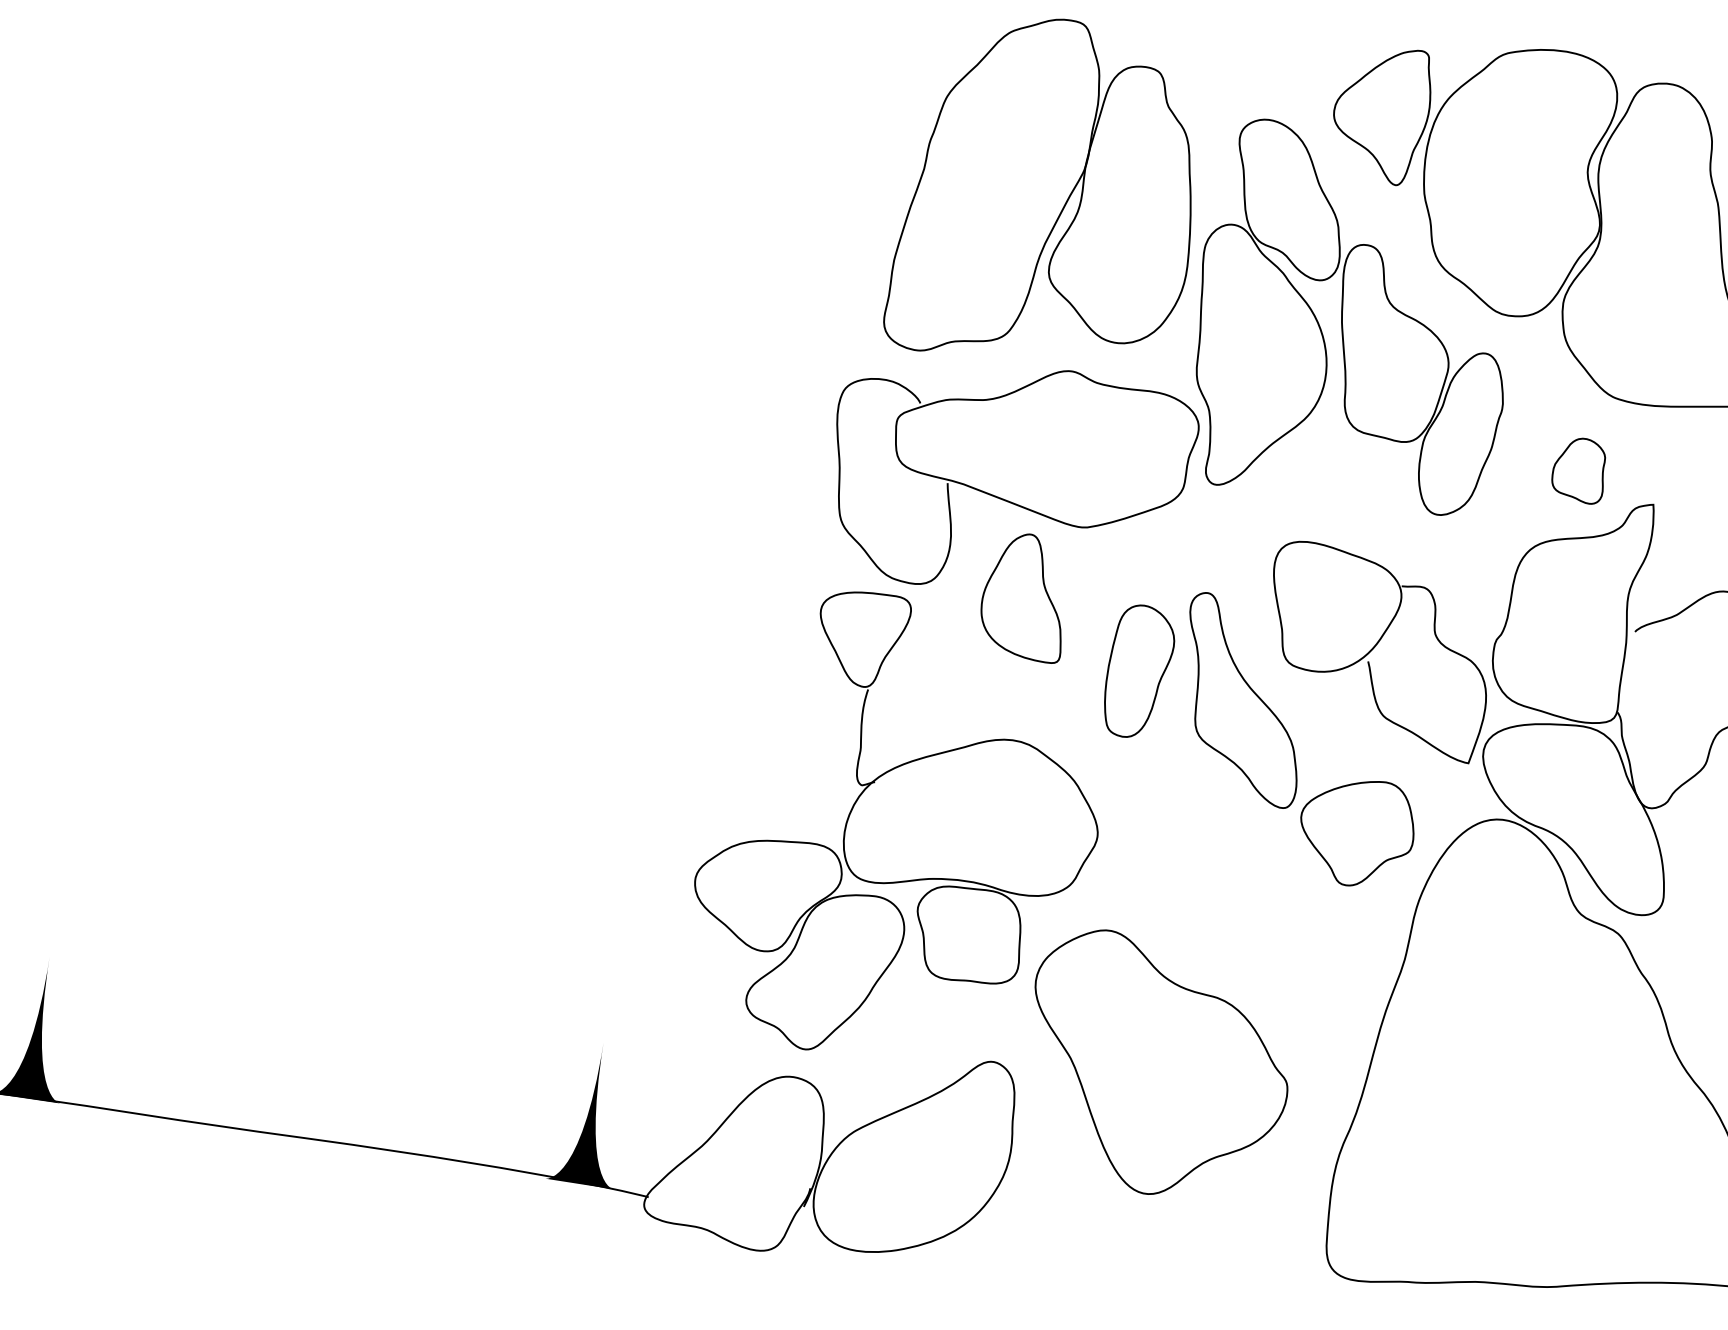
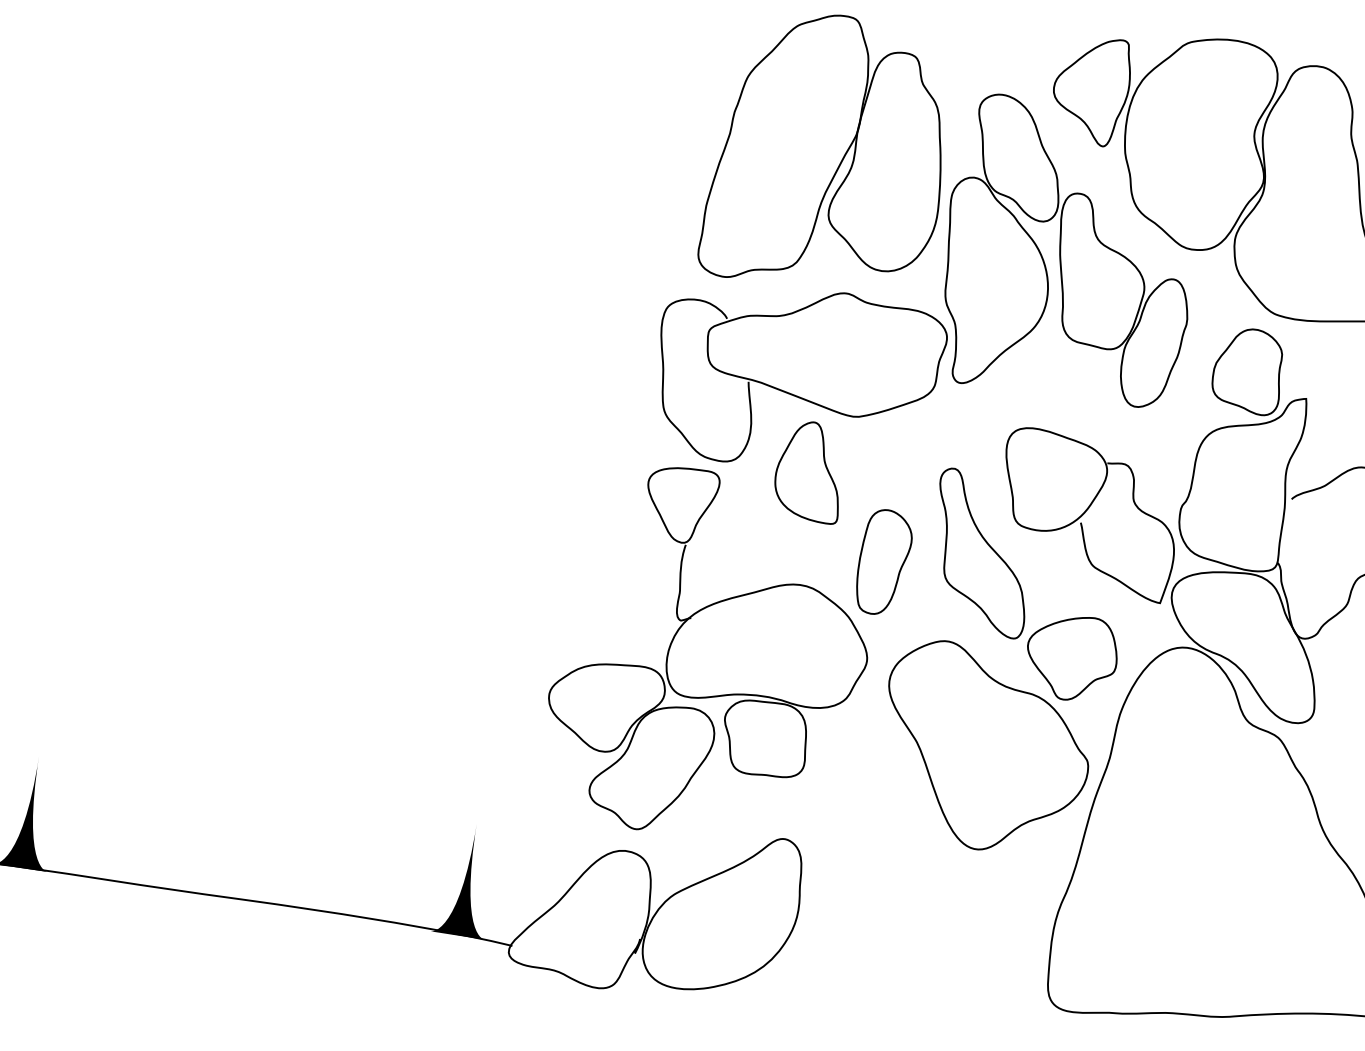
part: (1578, 471) -> (1247, 372), size x1.67
part: (1139, 670) -> (884, 561), moved
part: (1161, 1061) -> (988, 744), moved

